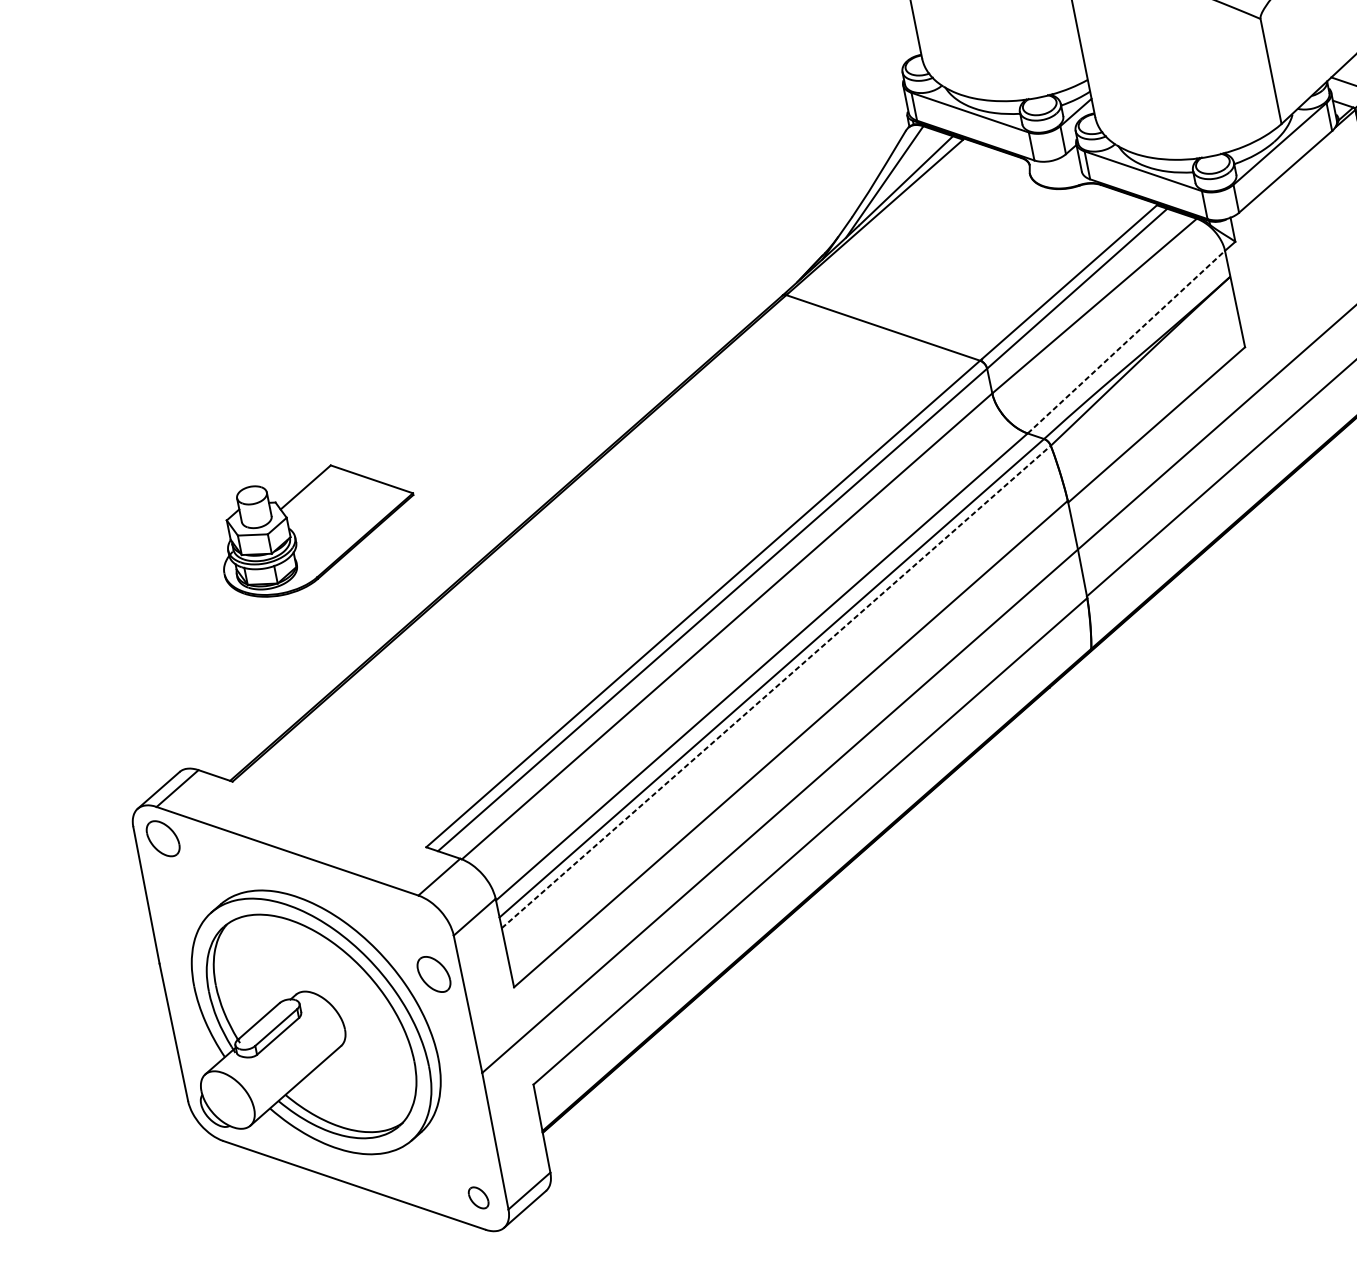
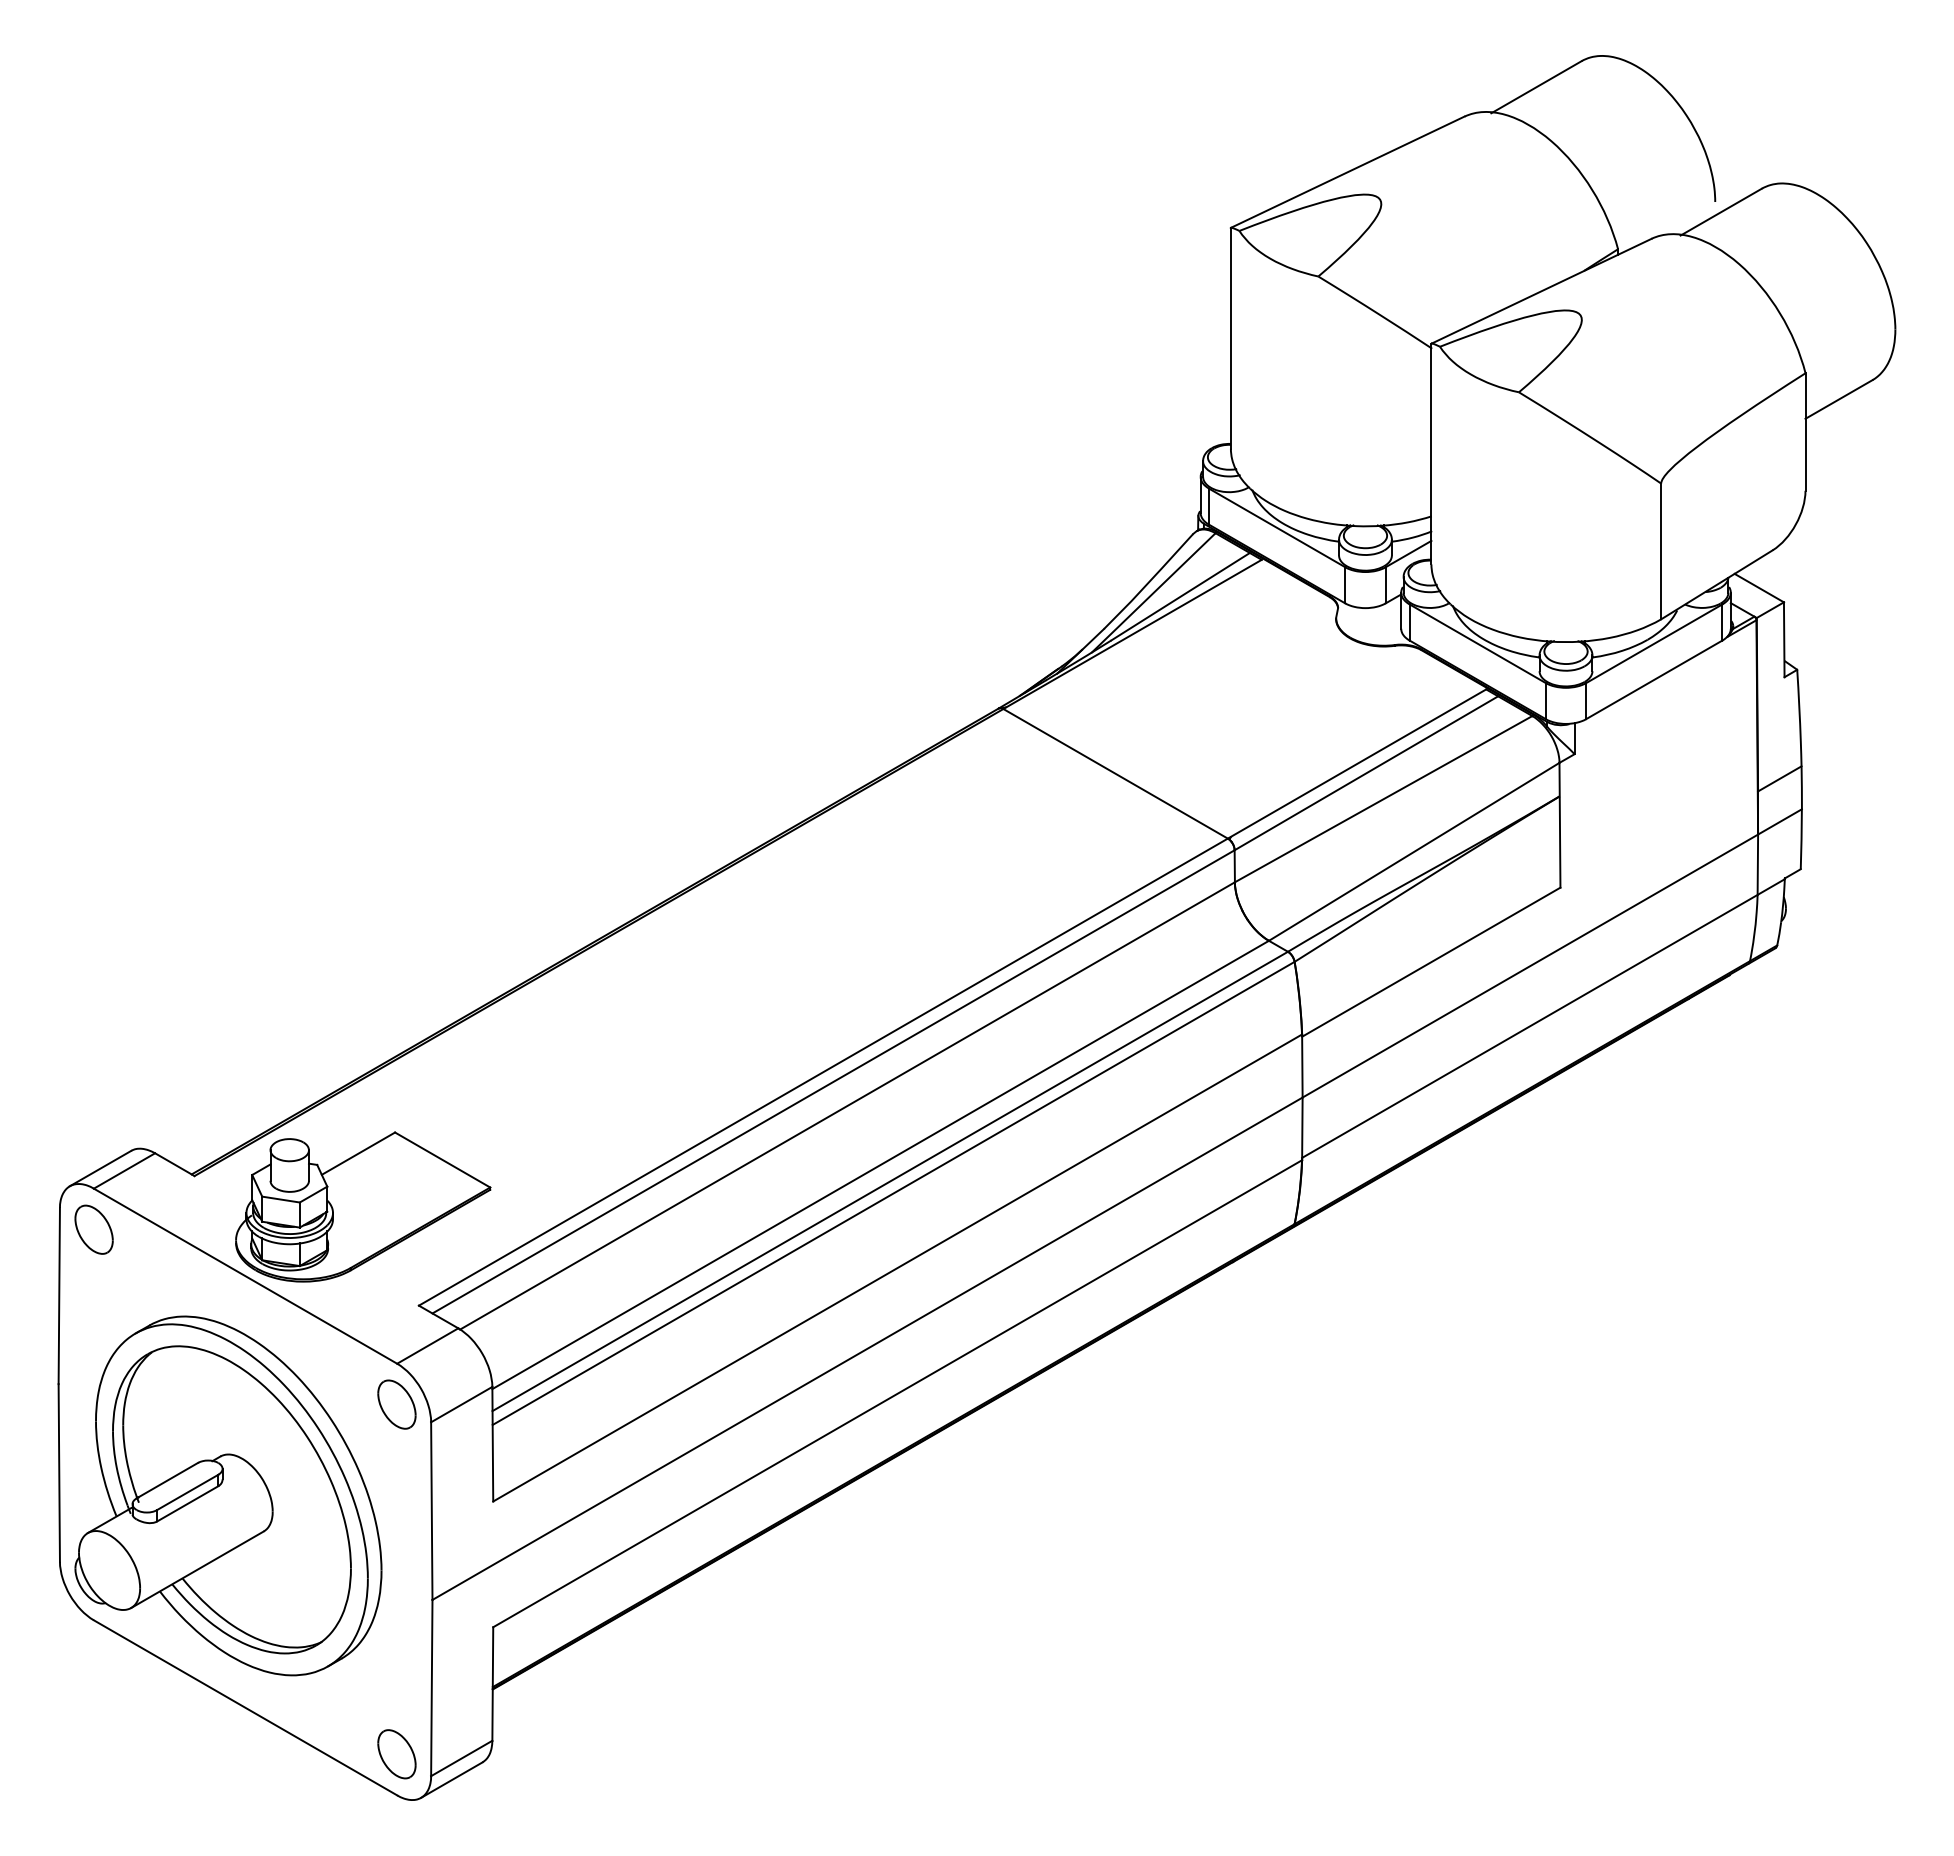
line: (1126, 341) -> (1414, 851), dashed -> solid
part: (317, 527) -> (363, 1206), moved
line: (776, 686) -> (894, 1193), dashed -> solid
part: (433, 974) -> (396, 1404), moved
part: (478, 1198) -> (396, 1754), size x1.67

